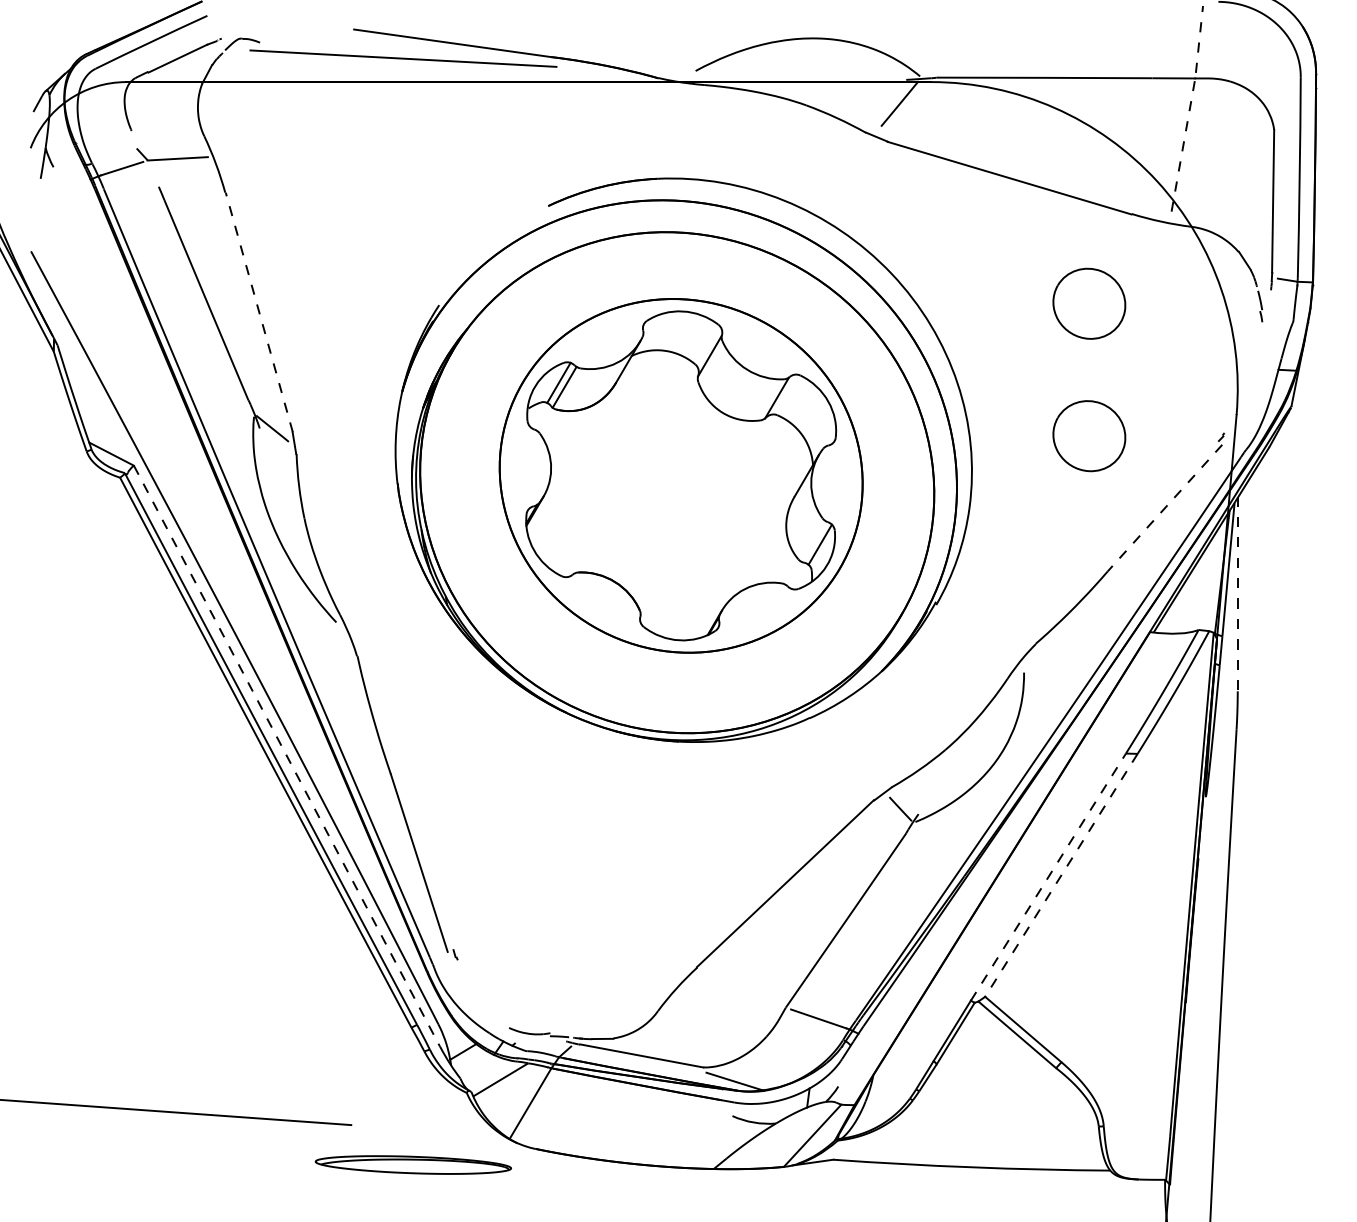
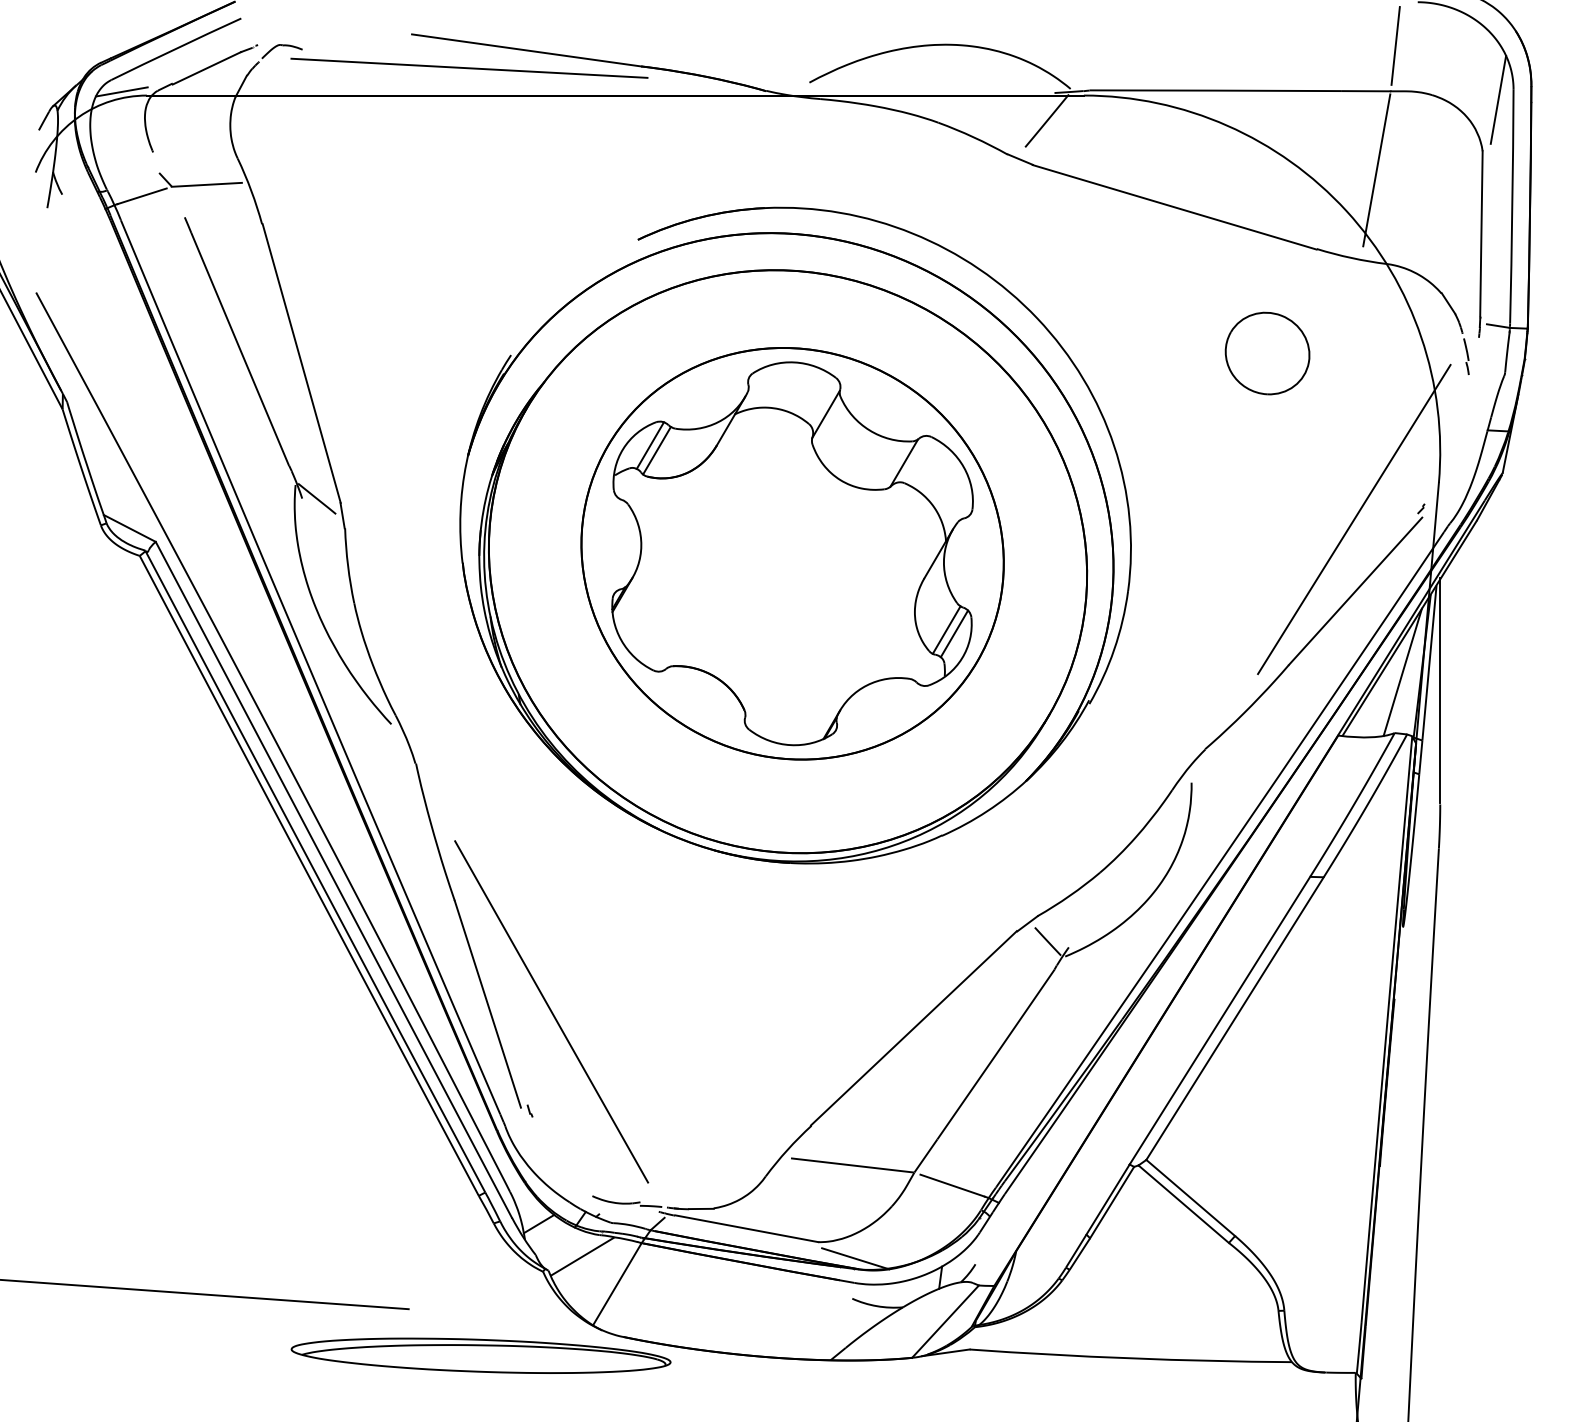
line: (1199, 39) -> (1395, 45), dashed -> solid
line: (104, 78) -> (121, 91), added
line: (1287, 85) -> (1498, 99), added
line: (1182, 145) -> (1376, 169), dashed -> solid
line: (259, 312) -> (301, 363), dashed -> solid
part: (1089, 436) -> (1267, 507), removed
line: (1164, 446) -> (1354, 519), added
line: (1164, 508) -> (1355, 591), dashed -> solid
line: (813, 540) -> (946, 629), added
line: (1205, 577) -> (1402, 672), added
line: (1237, 593) -> (1440, 690), dashed -> solid
line: (287, 756) -> (334, 880), dashed -> solid
line: (473, 869) -> (551, 1011), added
line: (1061, 875) -> (1235, 1018), dashed -> solid
line: (1048, 876) -> (1219, 1020), dashed -> solid
line: (731, 1001) -> (851, 1165), added
part: (412, 1164) -> (480, 1355), size x1.67

